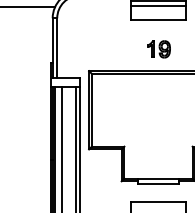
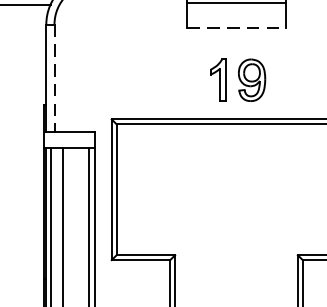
line: (159, 20) -> (238, 28), solid -> dashed
line: (57, 48) -> (54, 78), solid -> dashed
part: (158, 49) -> (236, 80), size x1.4

